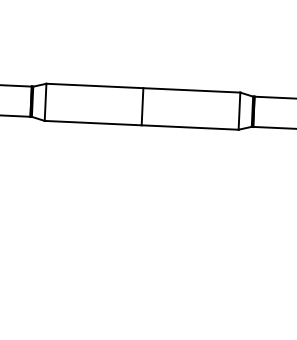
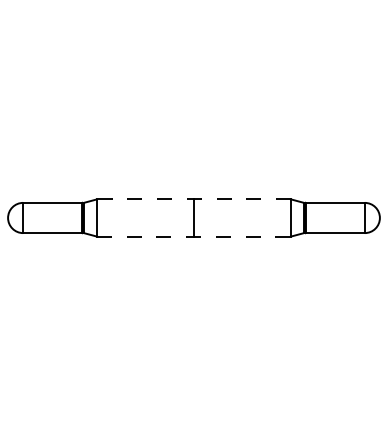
line: (142, 88) -> (193, 199), solid -> dashed
line: (142, 125) -> (194, 236), solid -> dashed

